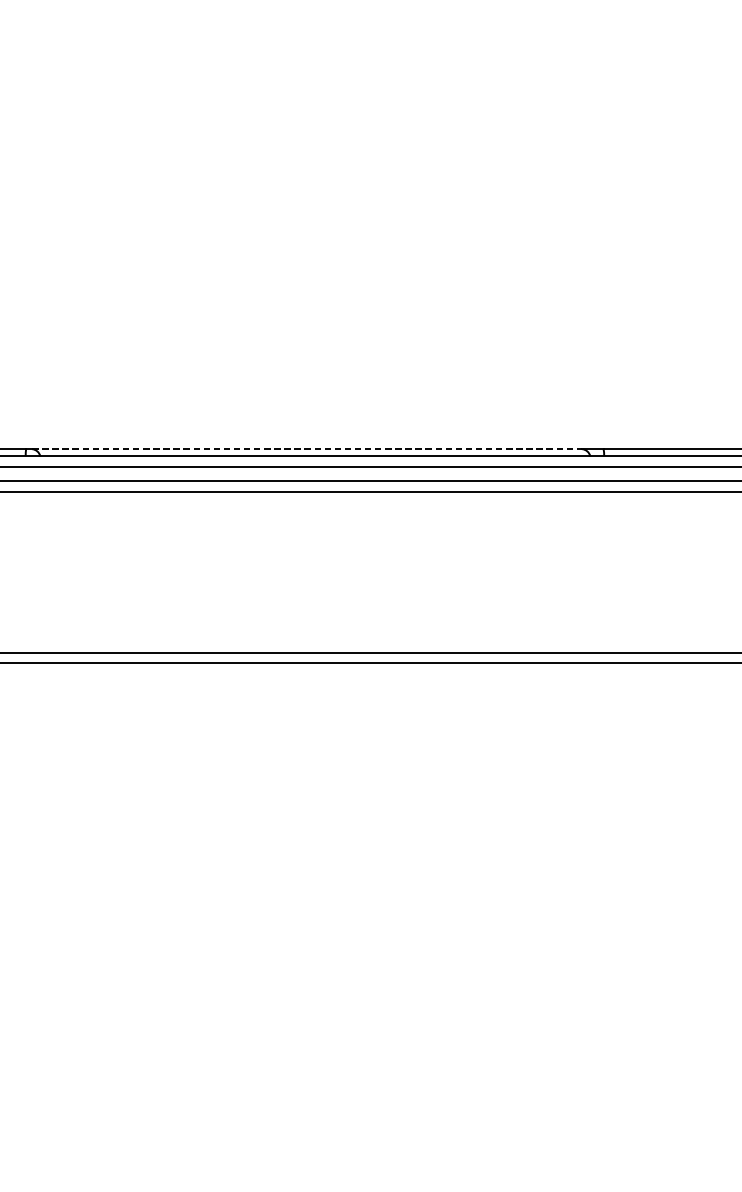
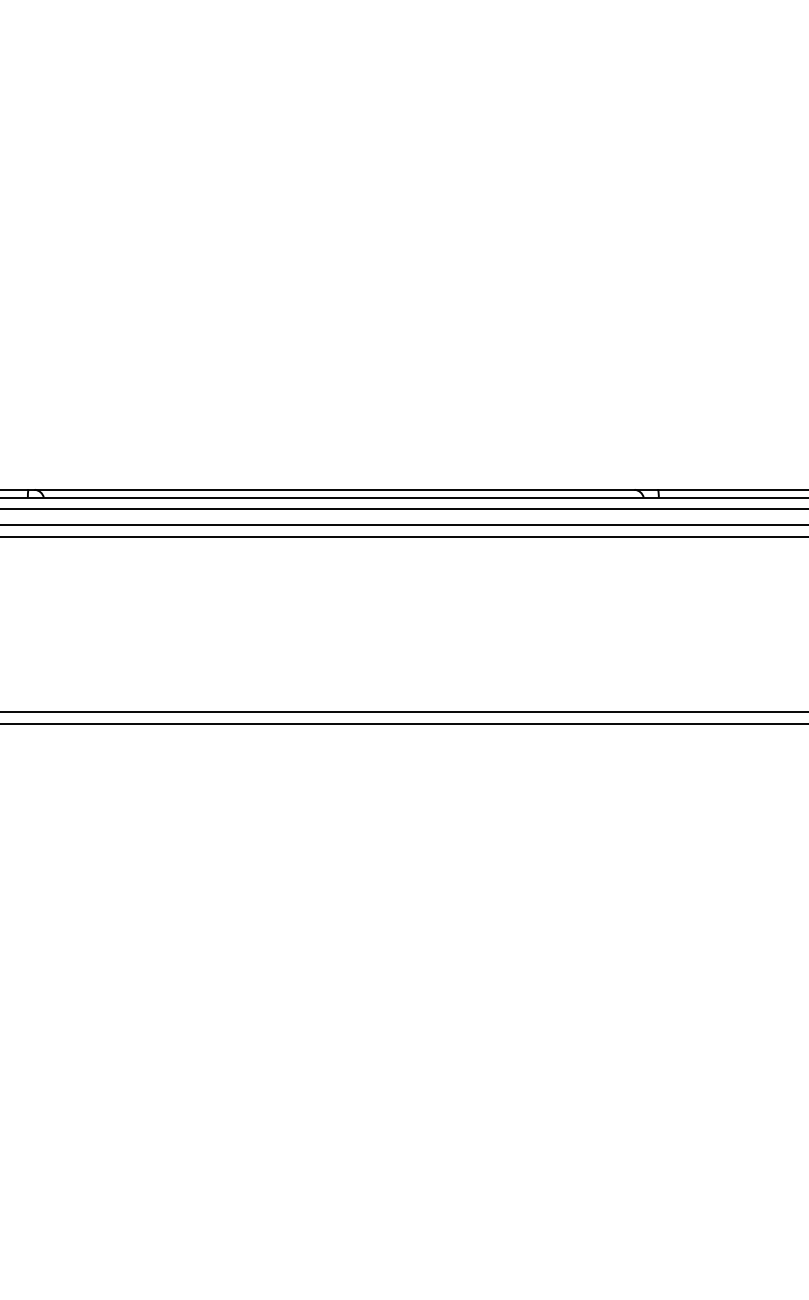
line: (306, 448) -> (334, 489), dashed -> solid

